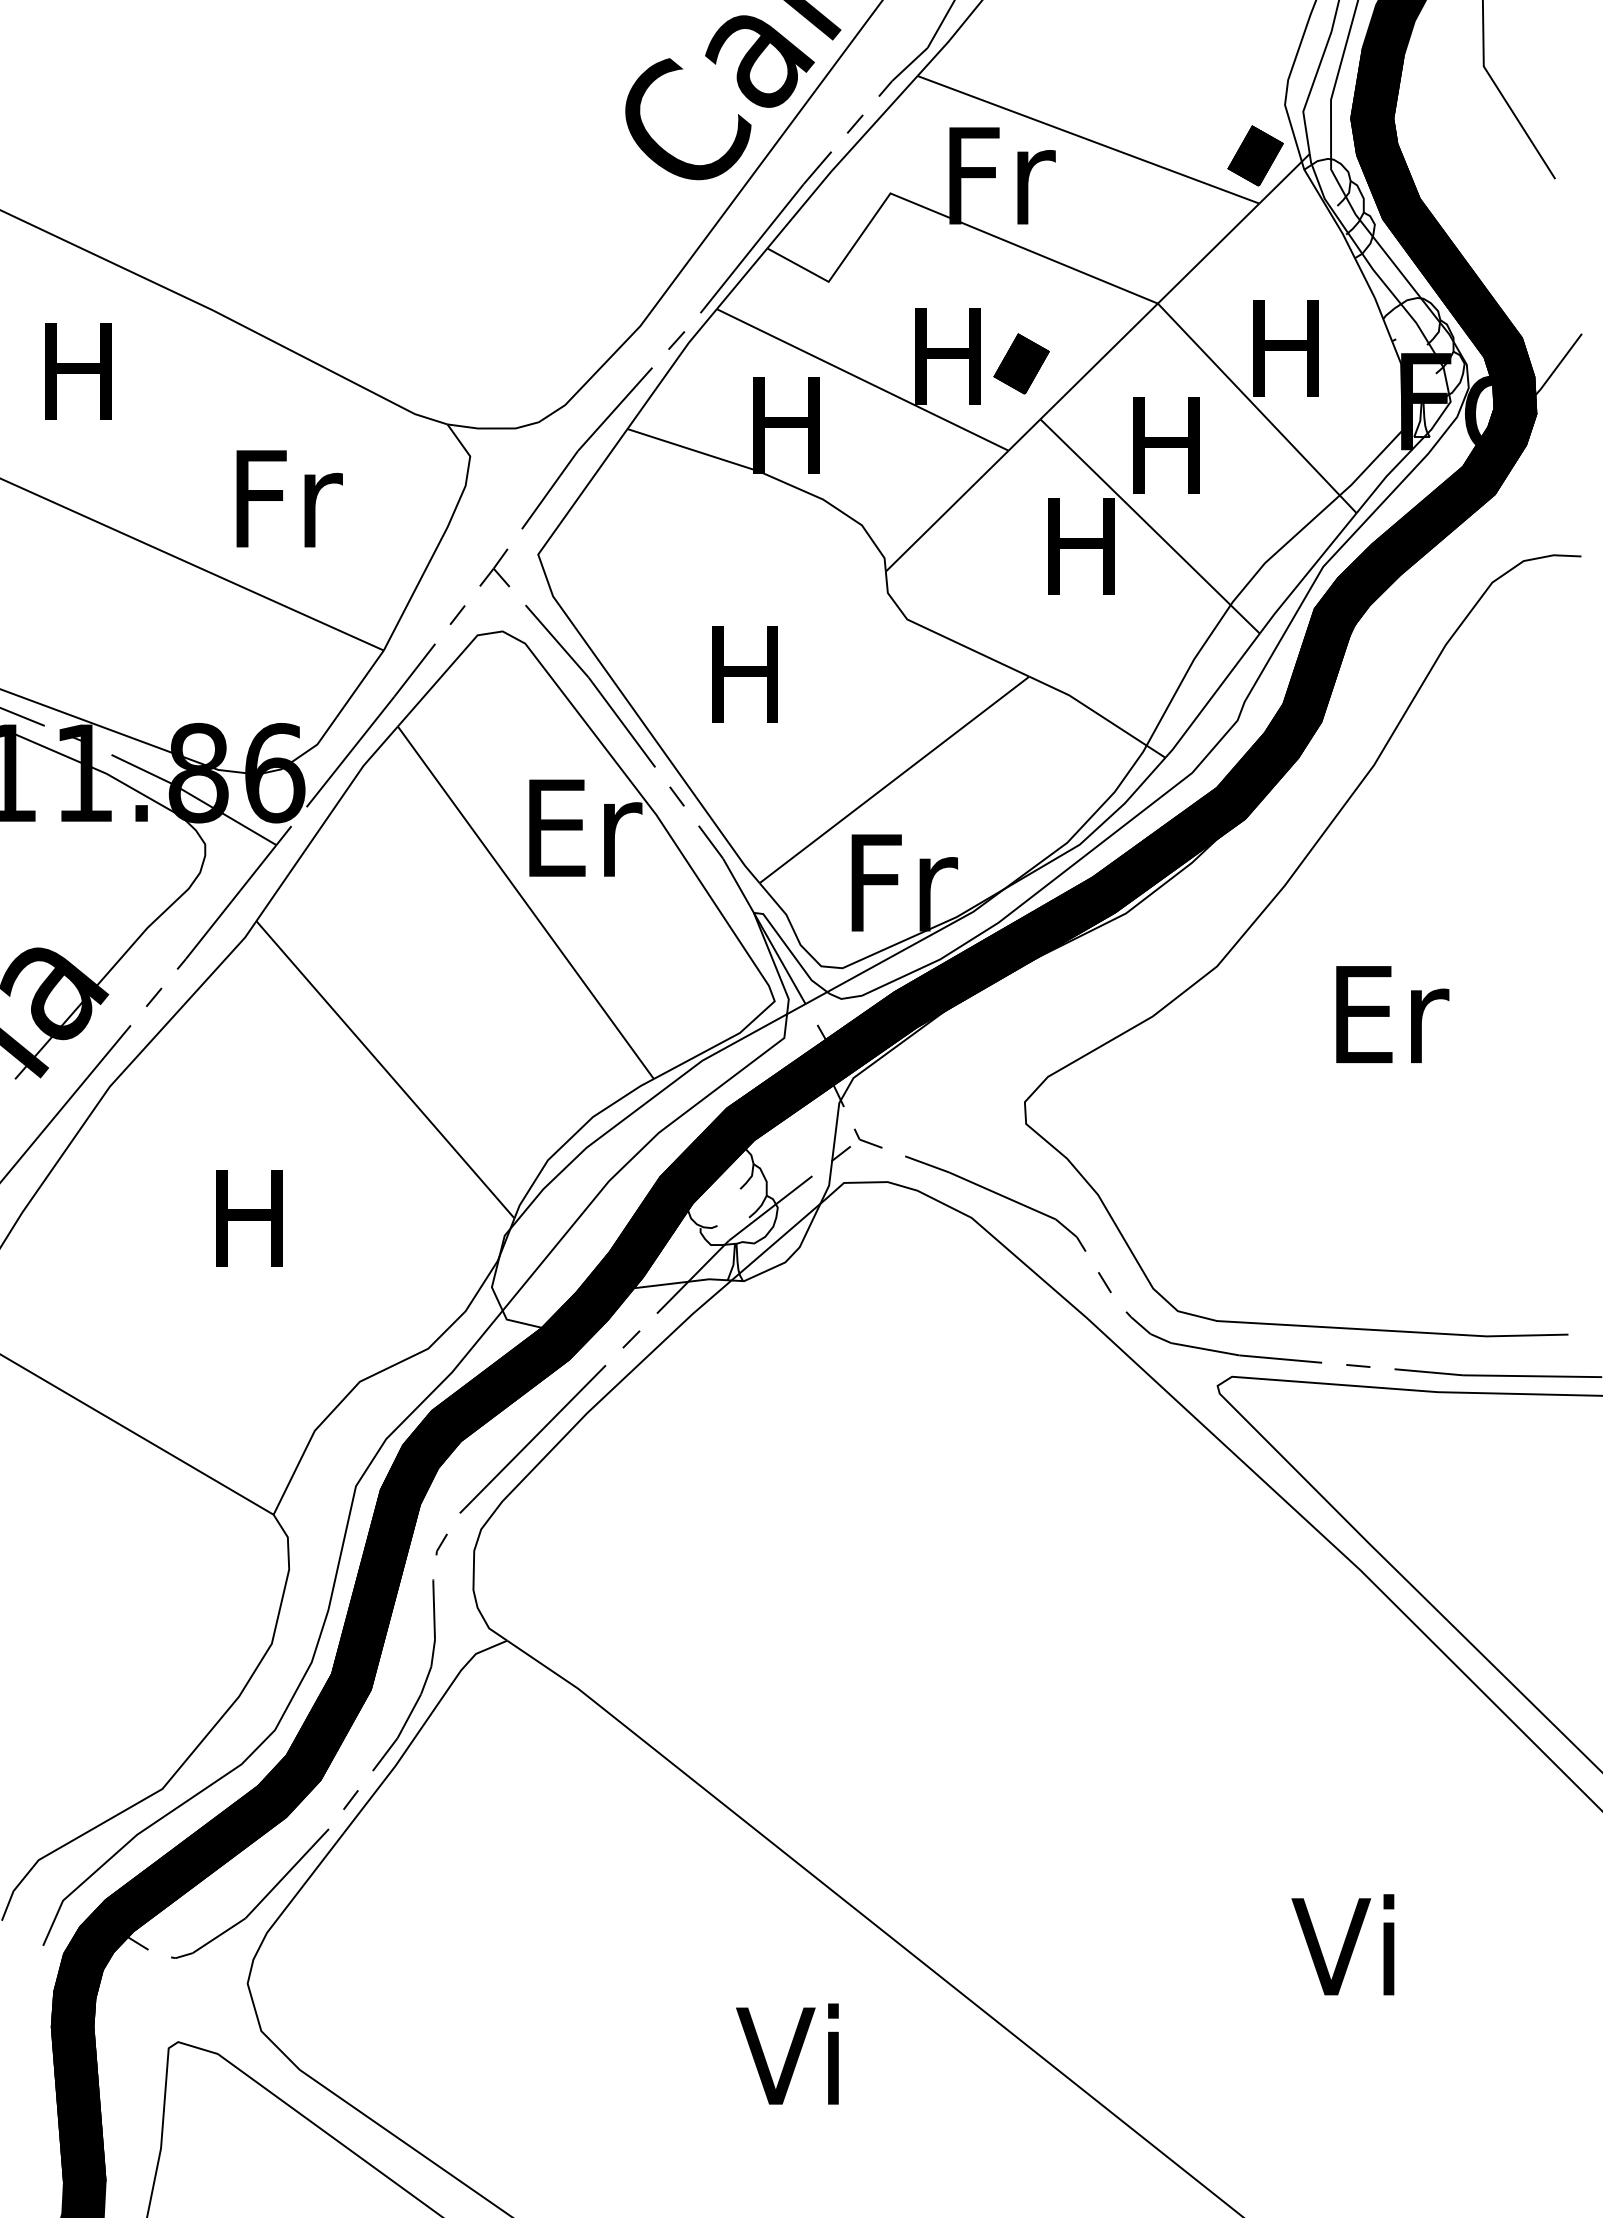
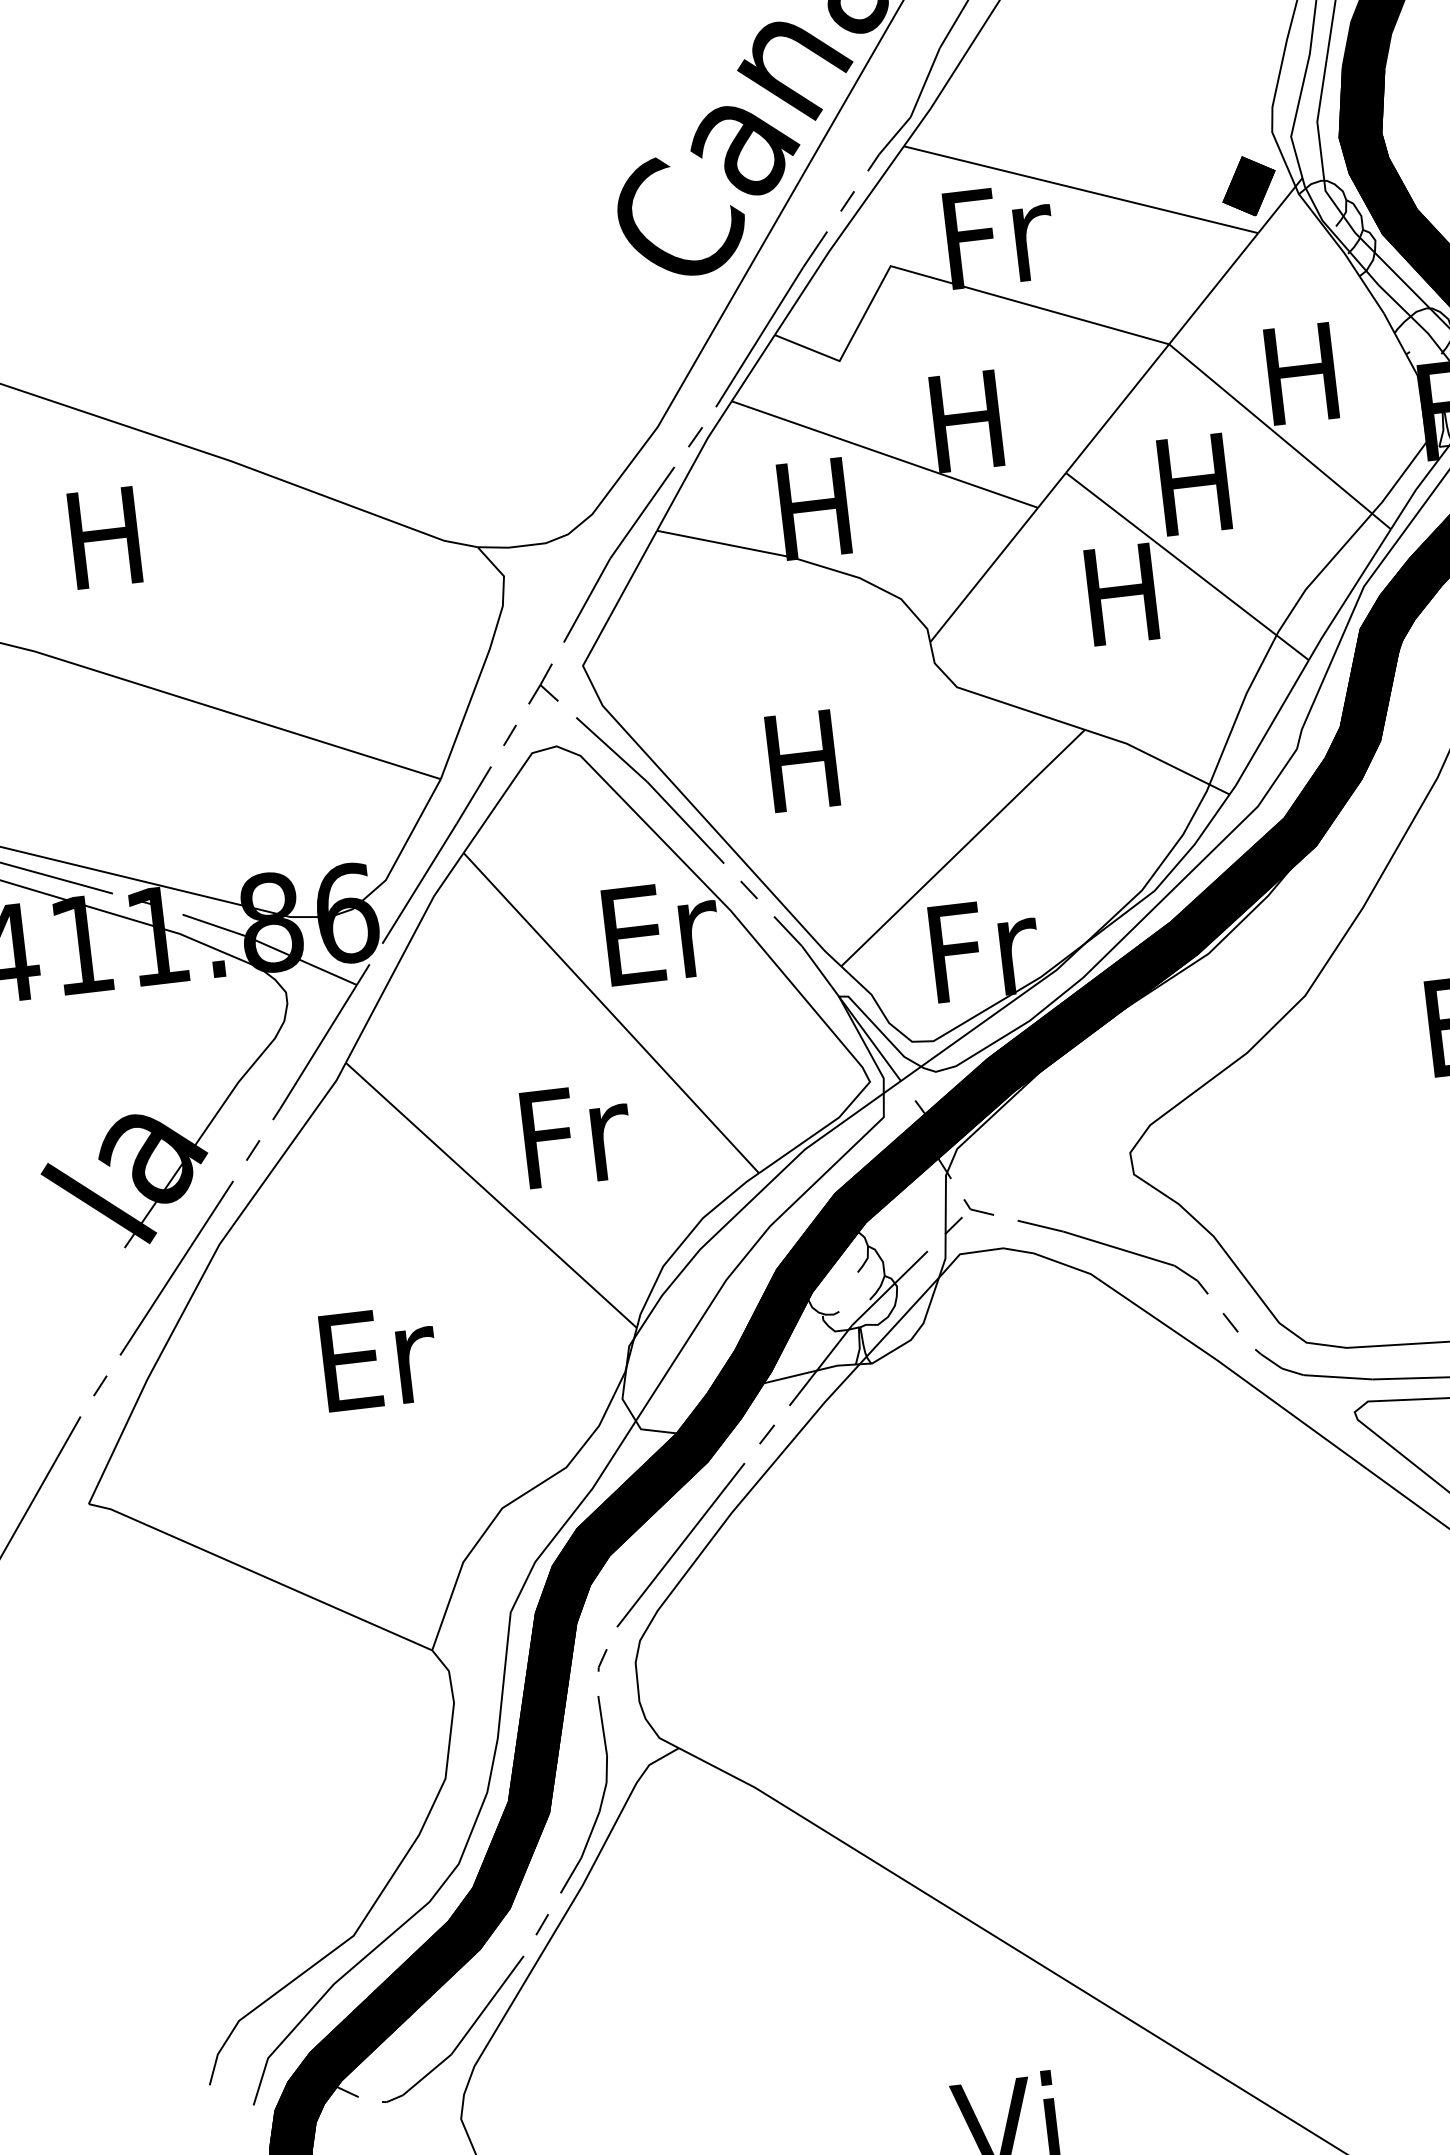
part: (1021, 363) -> (1040, 419), removed
text: (289, 498) -> (576, 1134), moved
text: (255, 1217) -> (379, 1357), H -> Er

